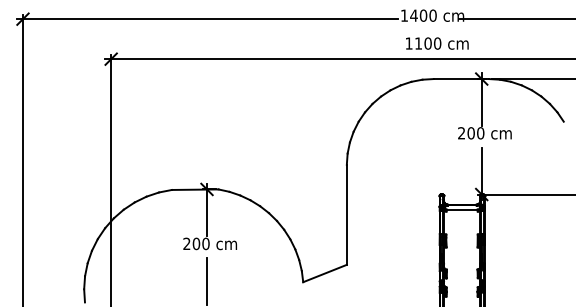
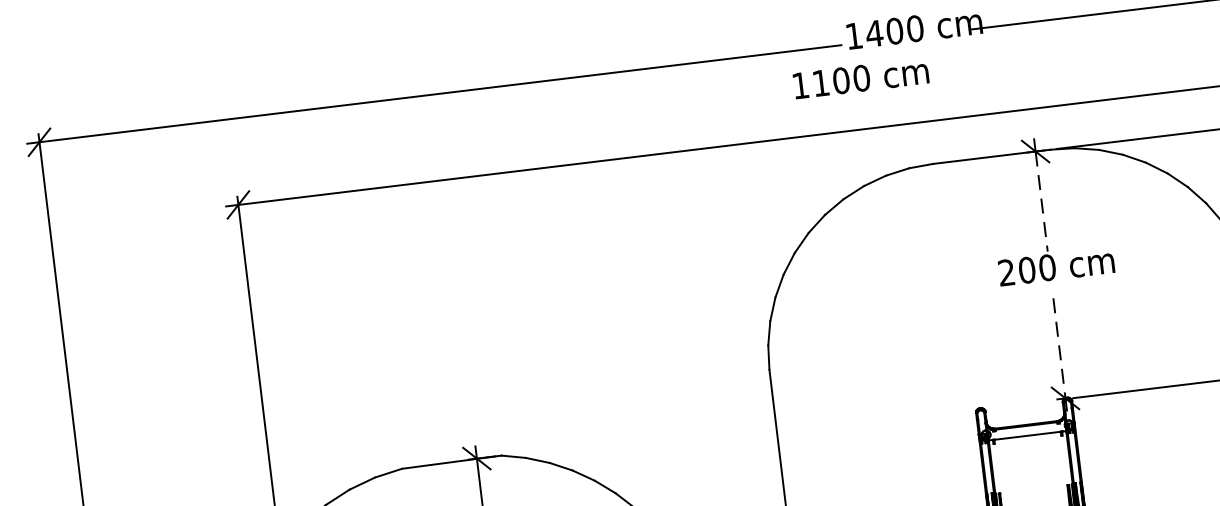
text: (437, 43) -> (861, 78), moved
line: (481, 102) -> (1041, 201), solid -> dashed
line: (481, 171) -> (1059, 349), solid -> dashed

